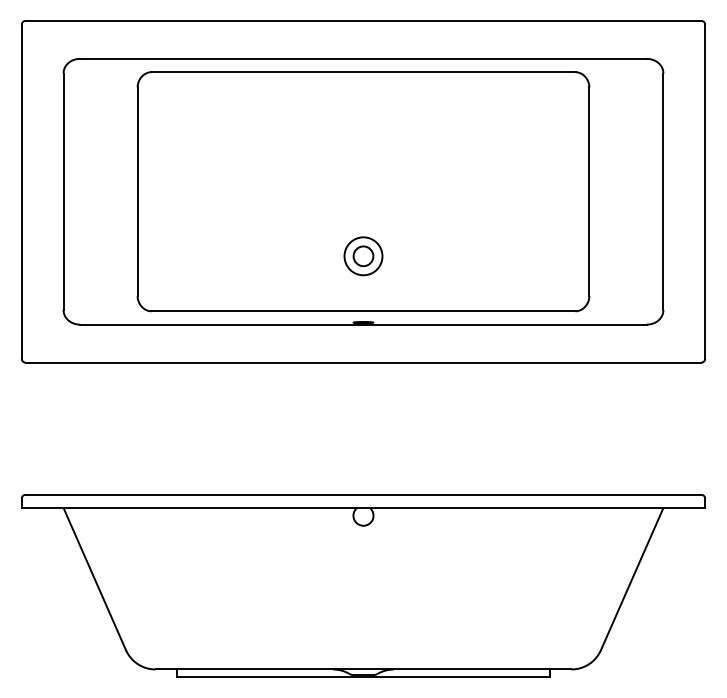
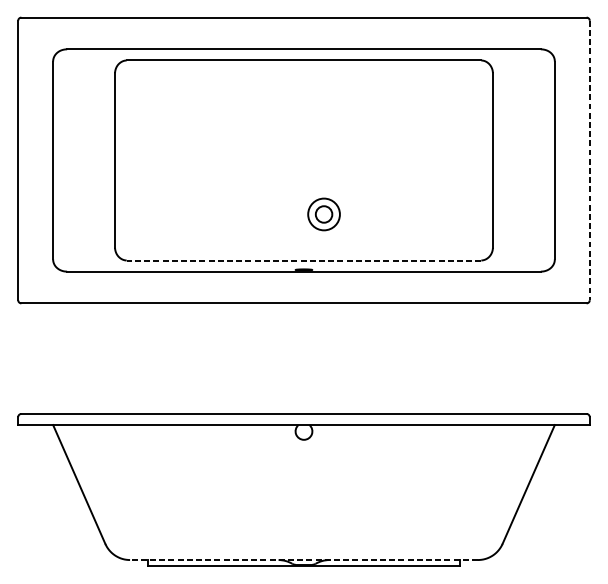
line: (705, 192) -> (590, 161), solid -> dashed
part: (363, 256) -> (324, 214), moved
line: (362, 311) -> (303, 260), solid -> dashed
line: (363, 669) -> (304, 560), solid -> dashed

